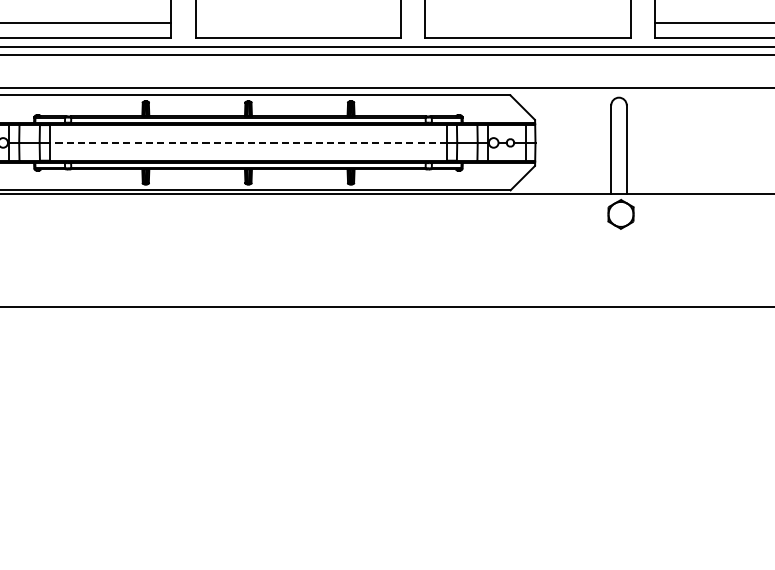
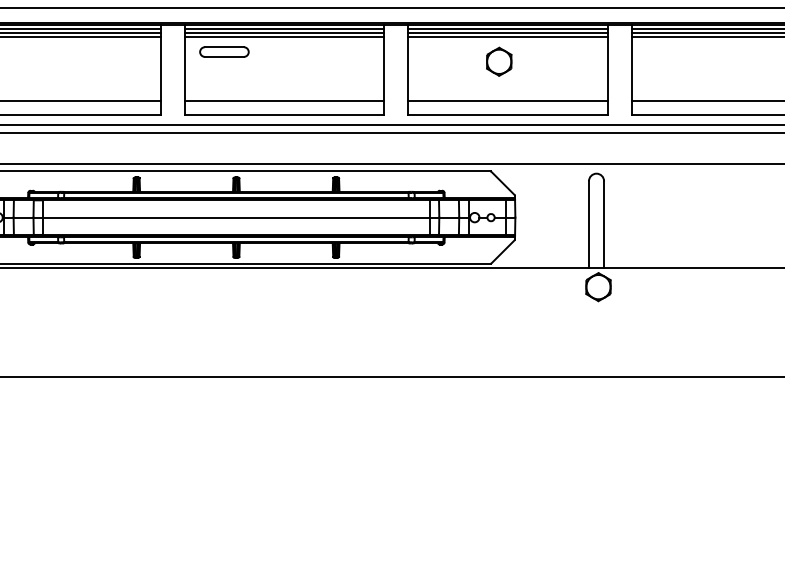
line: (297, 22) -> (284, 100), added
line: (527, 22) -> (507, 100), added
line: (247, 142) -> (235, 217), dashed -> solid

